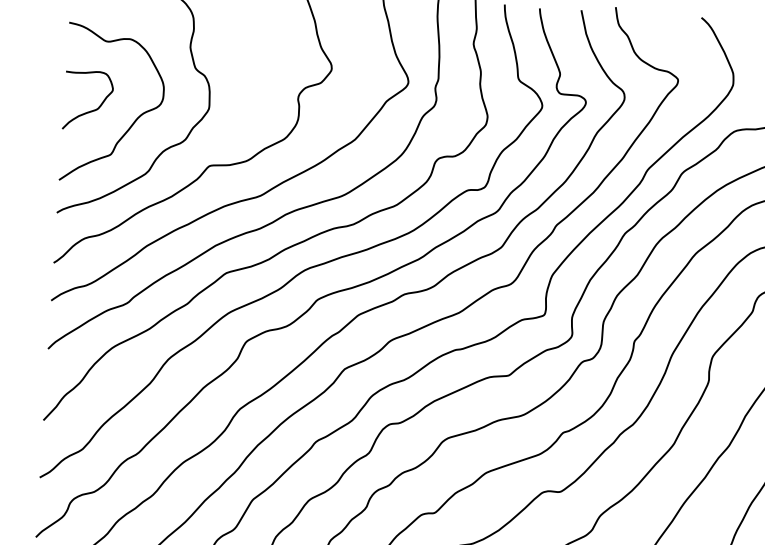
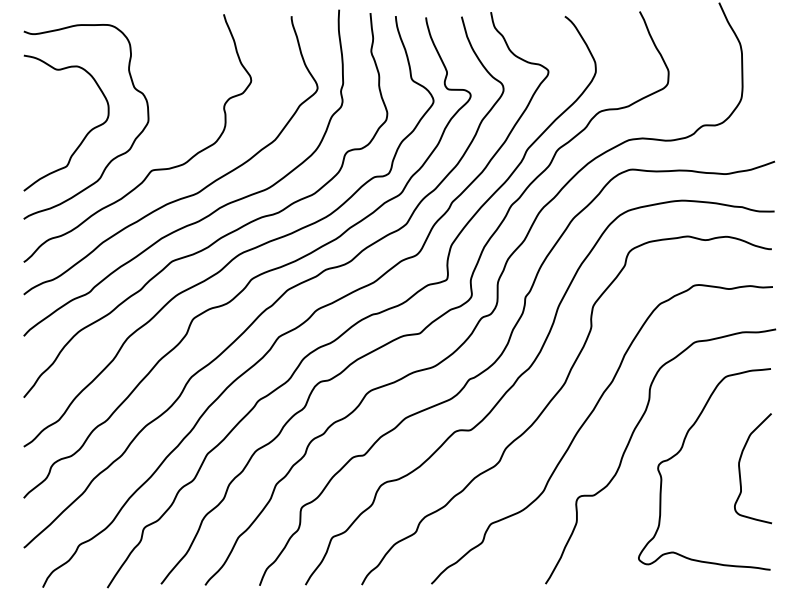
curve: (91, 110) -> (47, 129), removed

